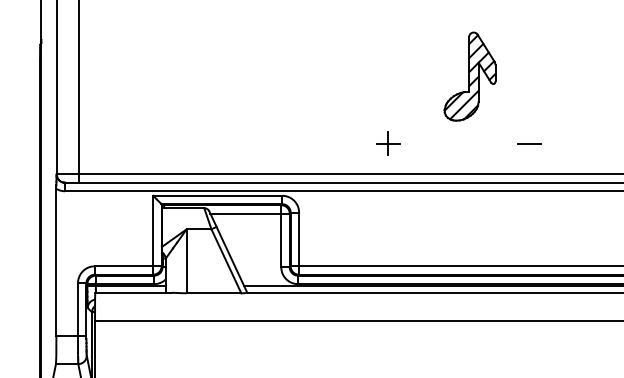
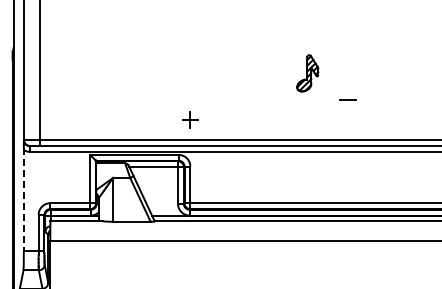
part: (469, 77) -> (307, 73), size x0.6
part: (388, 142) -> (190, 119), moved
line: (528, 142) -> (347, 99), moved
line: (55, 260) -> (23, 199), solid -> dashed

